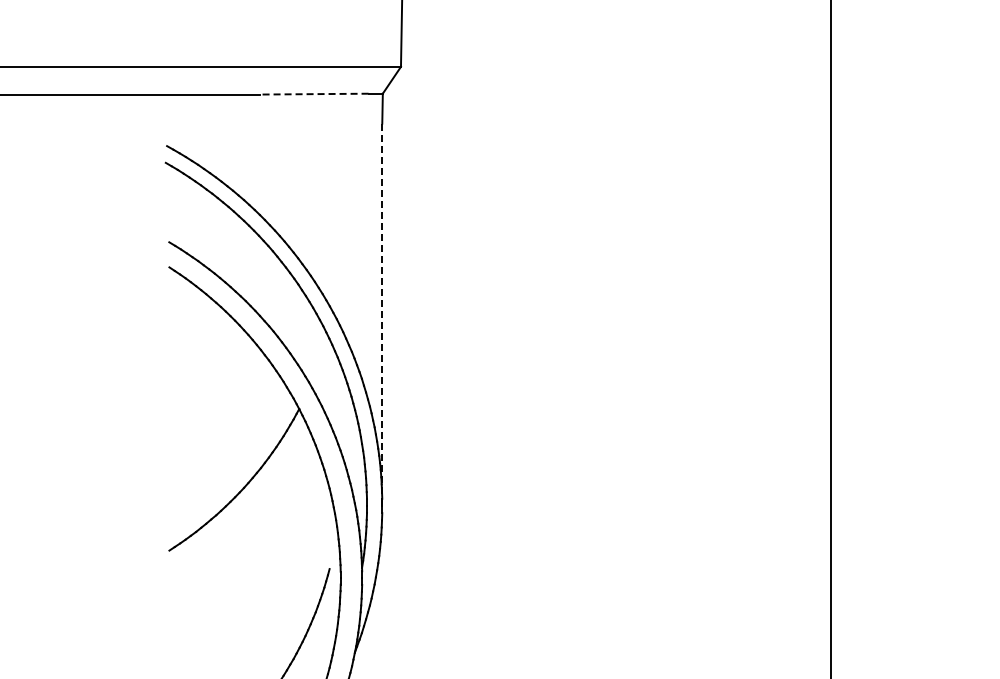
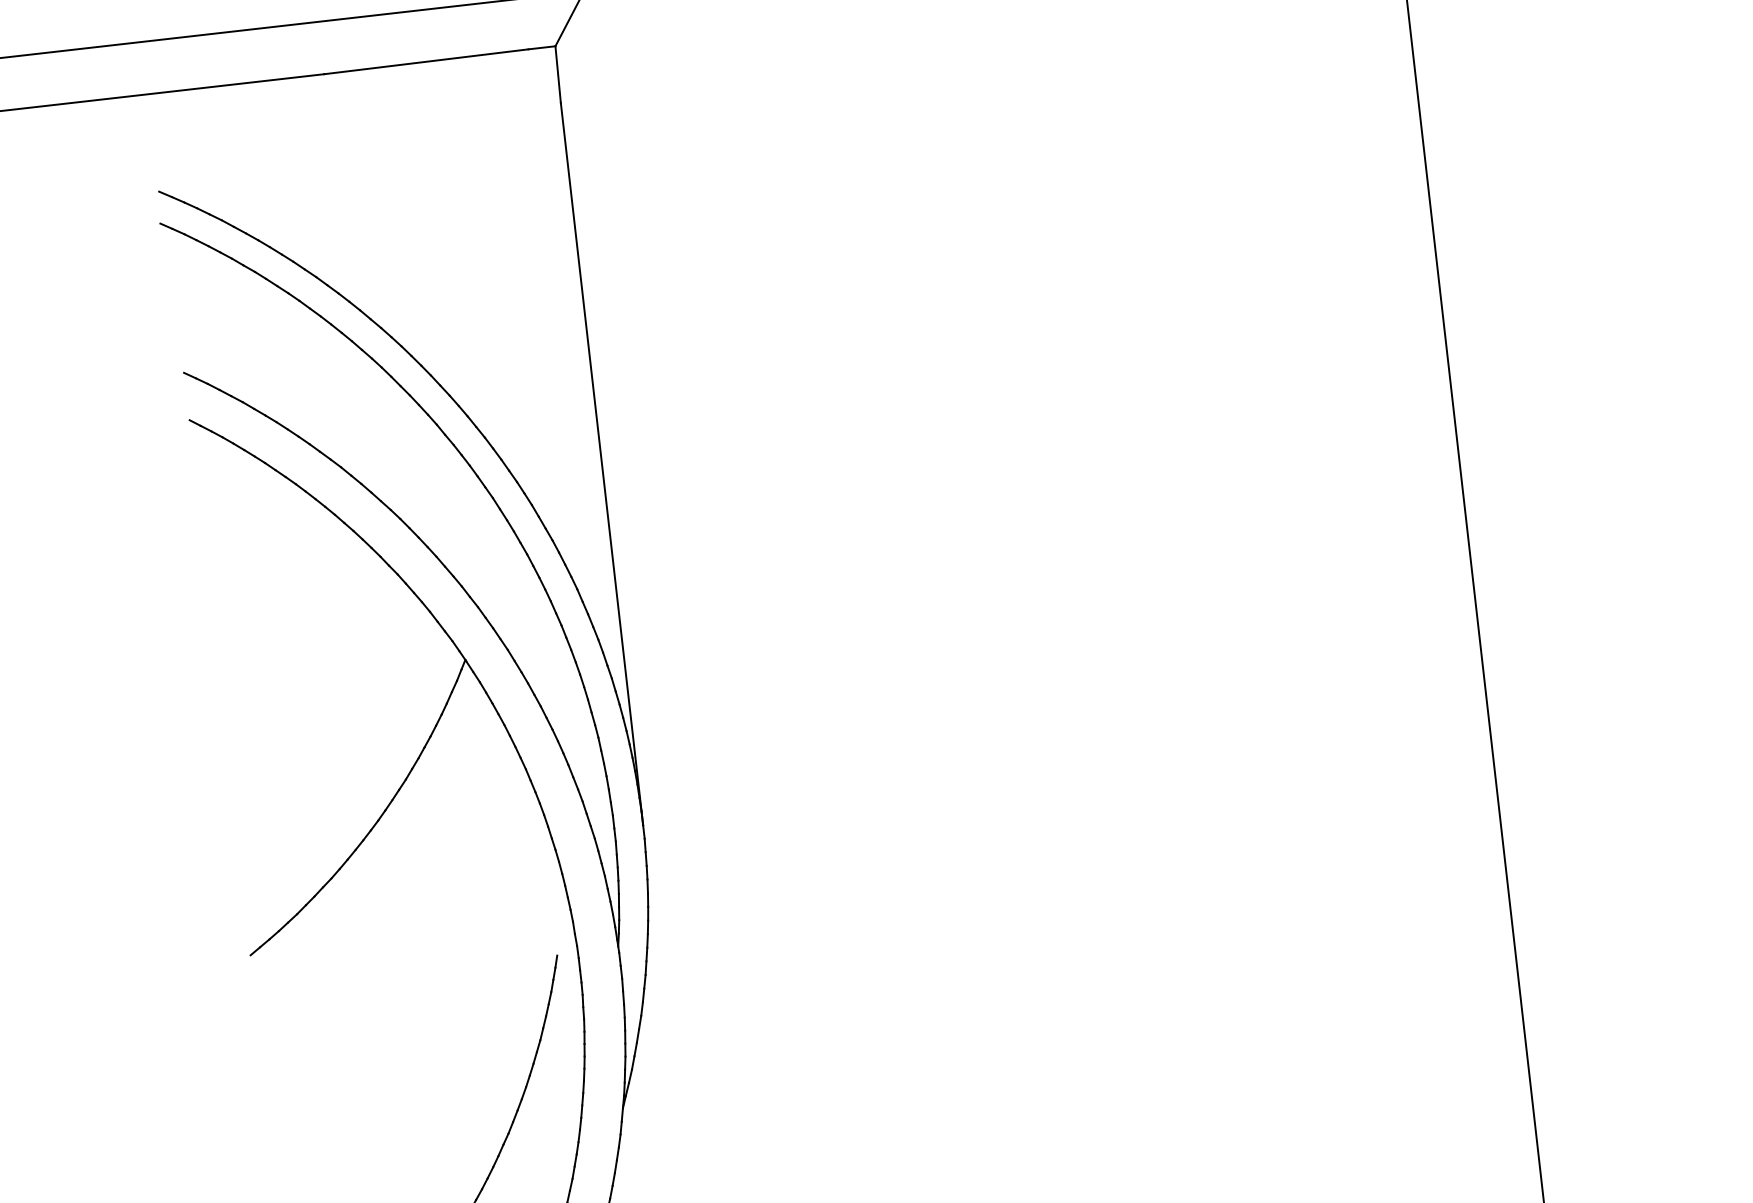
line: (313, 94) -> (424, 62), dashed -> solid
line: (382, 315) -> (602, 465), dashed -> solid

